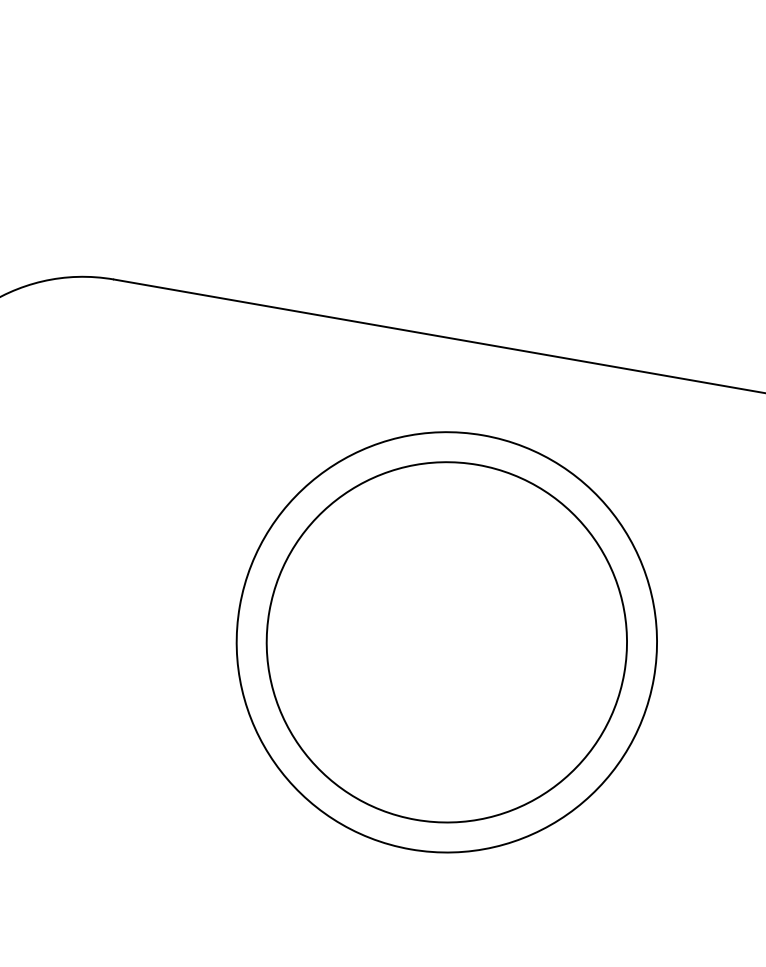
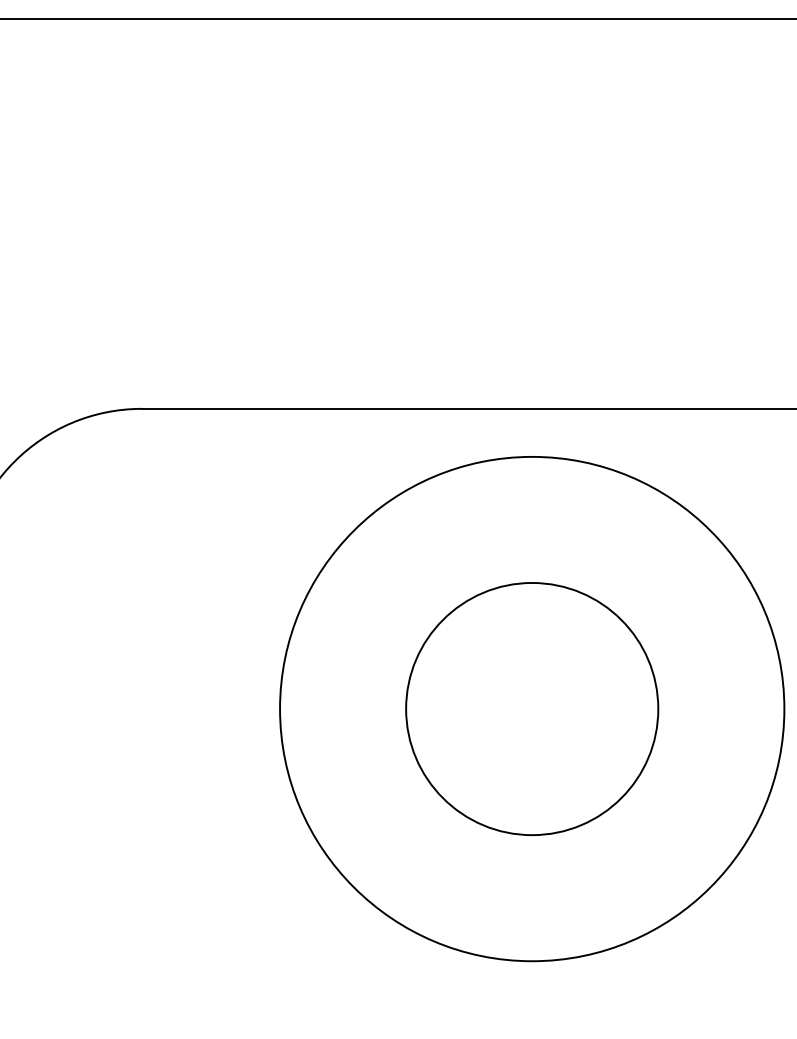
circle: (447, 641) -> (532, 708), size x0.6
circle: (447, 641) -> (532, 708), size x1.4

